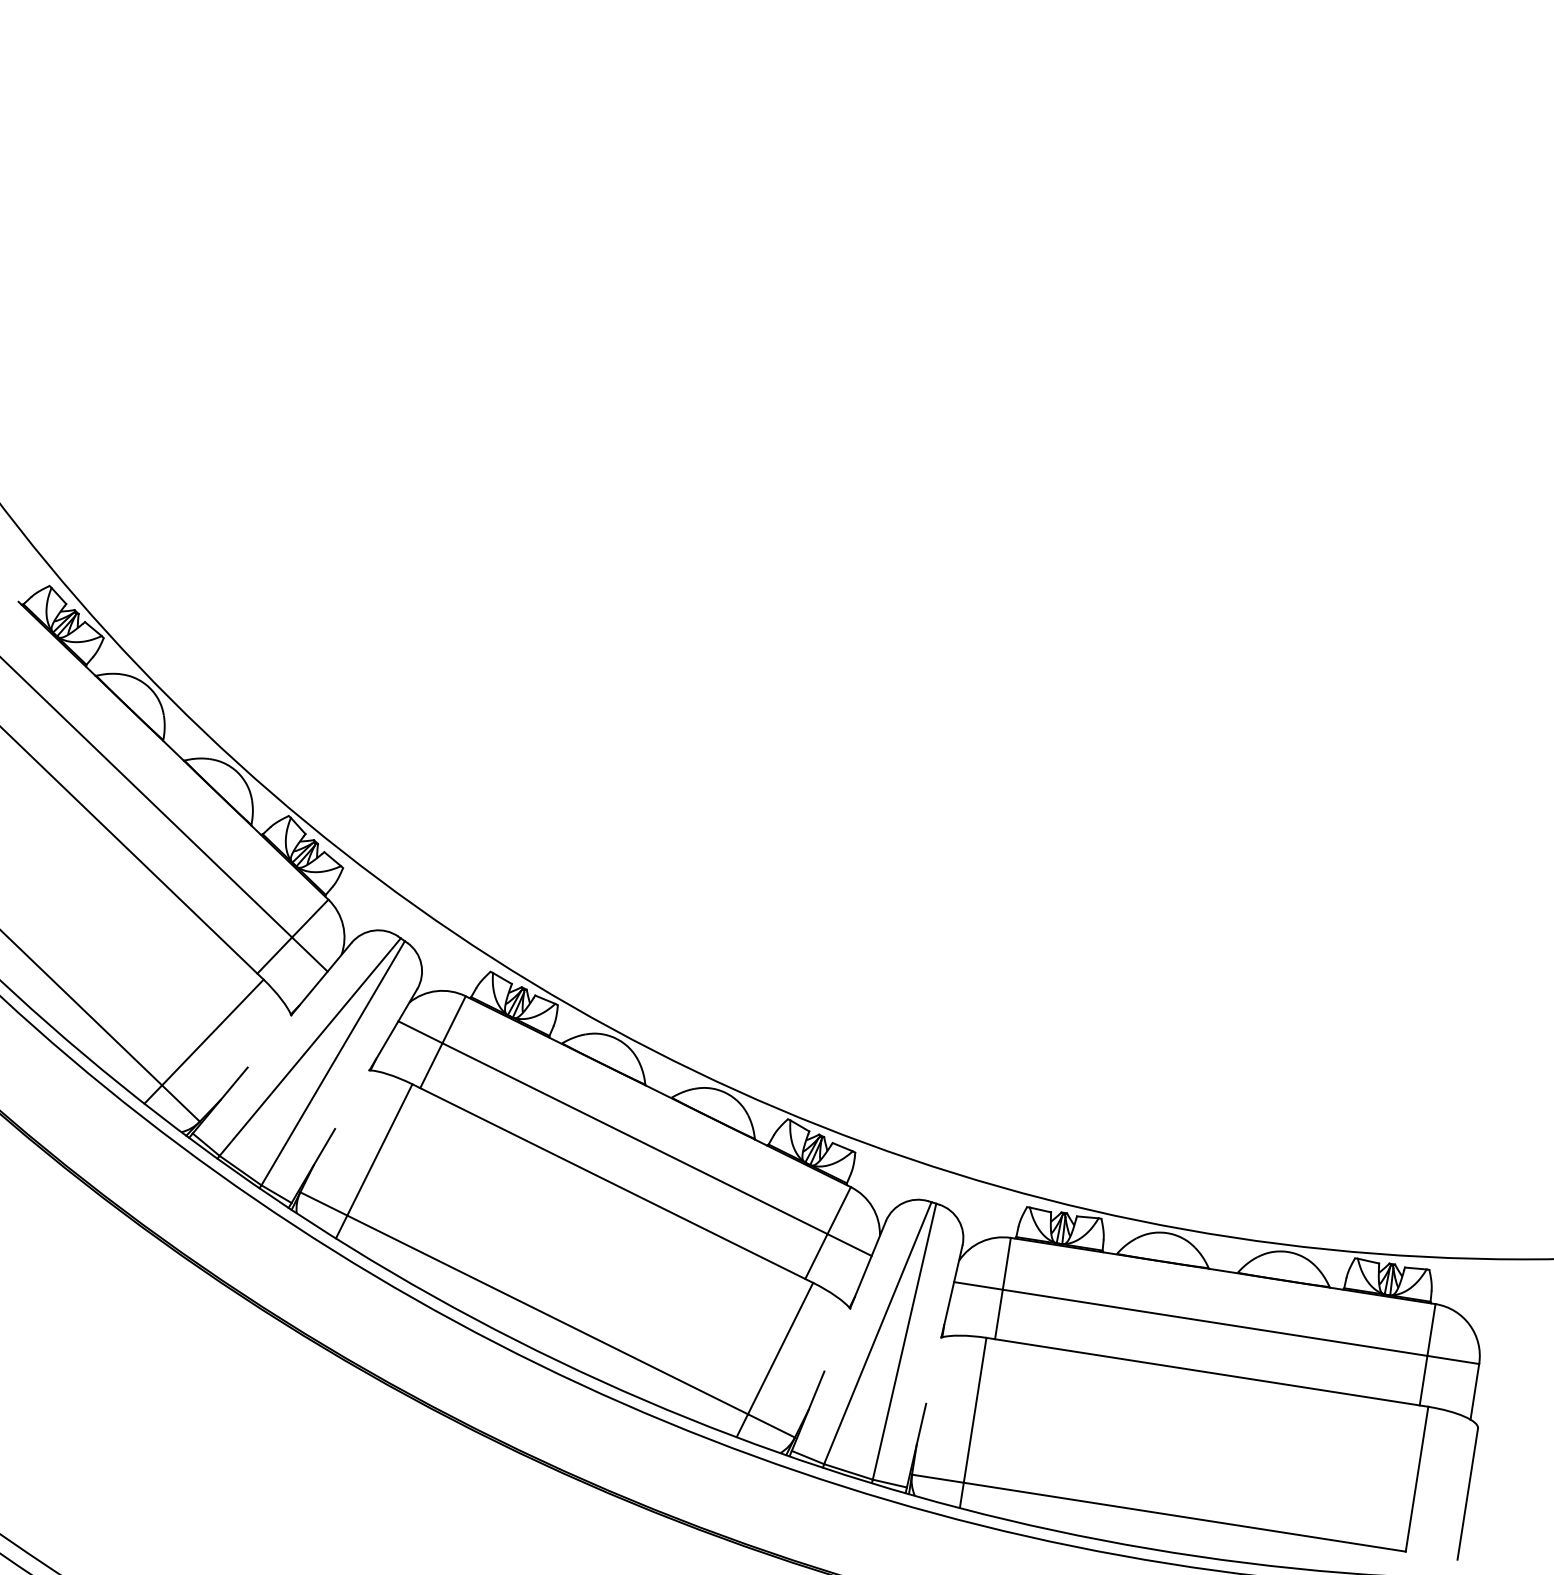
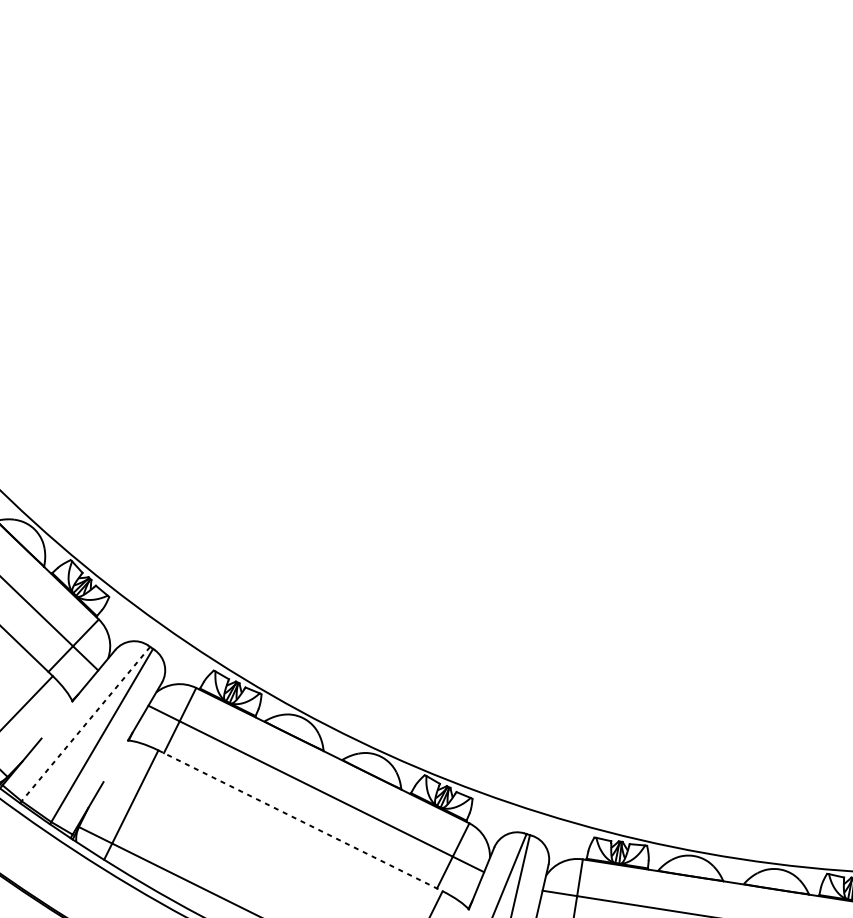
line: (310, 1047) -> (86, 724), solid -> dashed
line: (612, 1183) -> (300, 820), solid -> dashed

